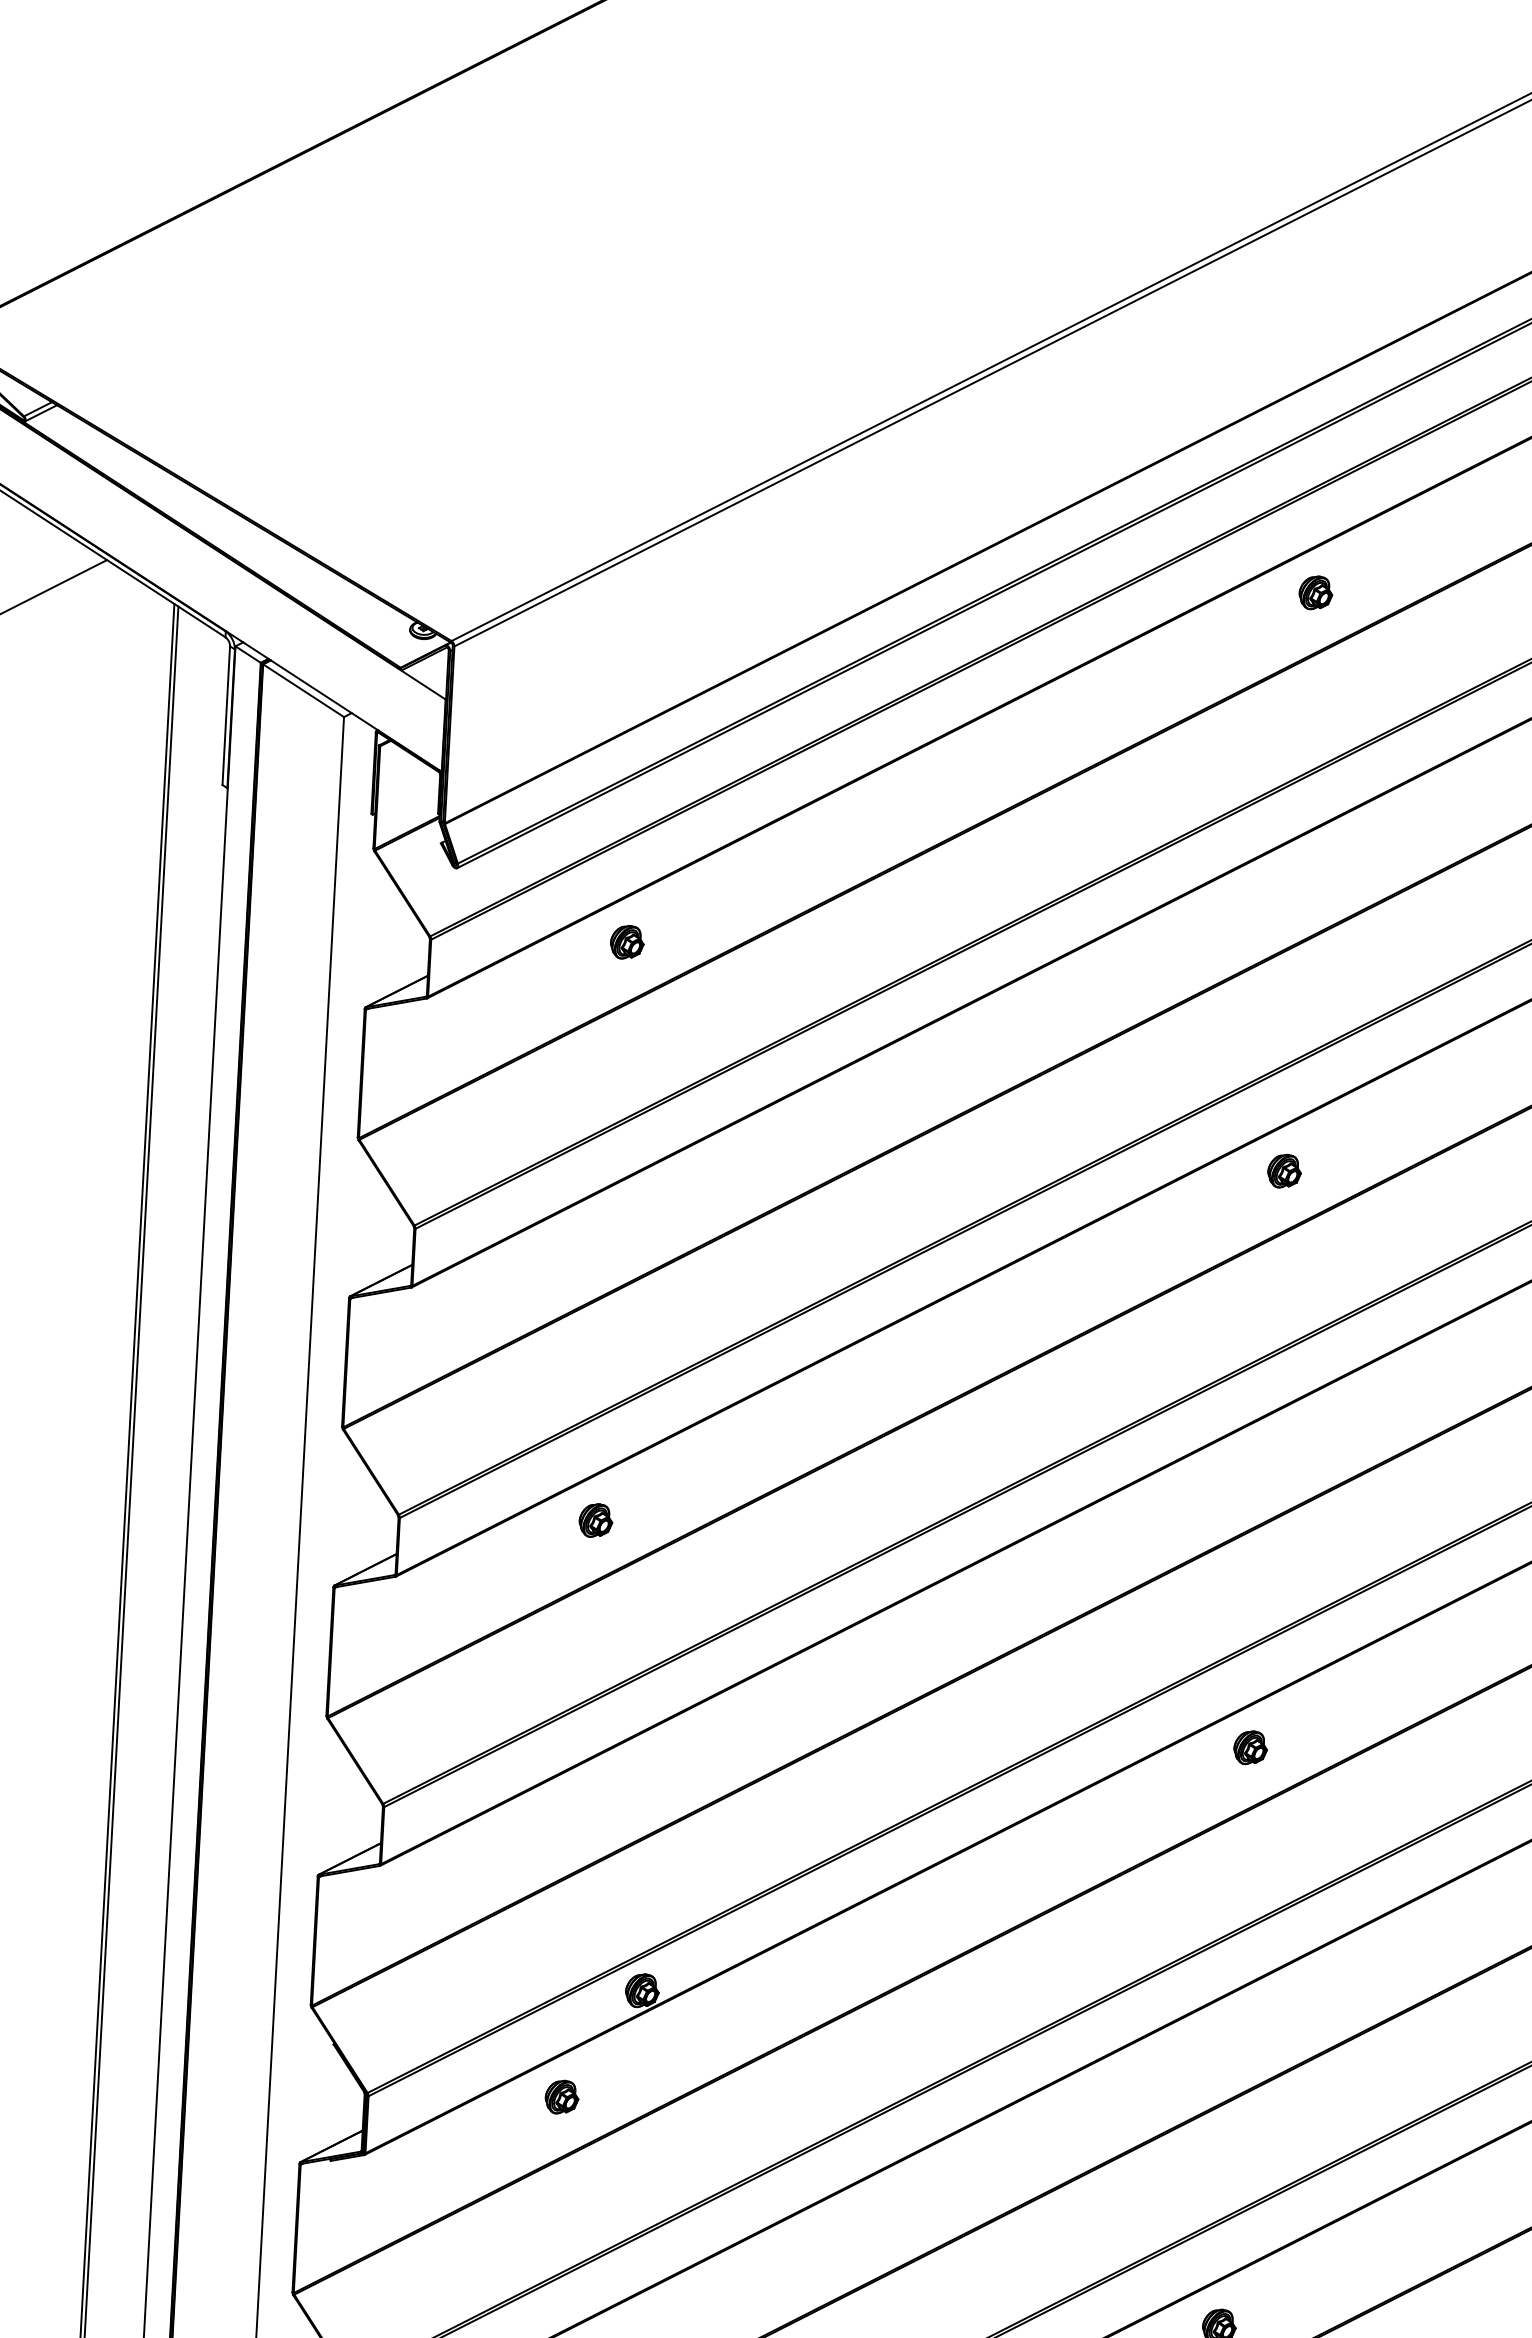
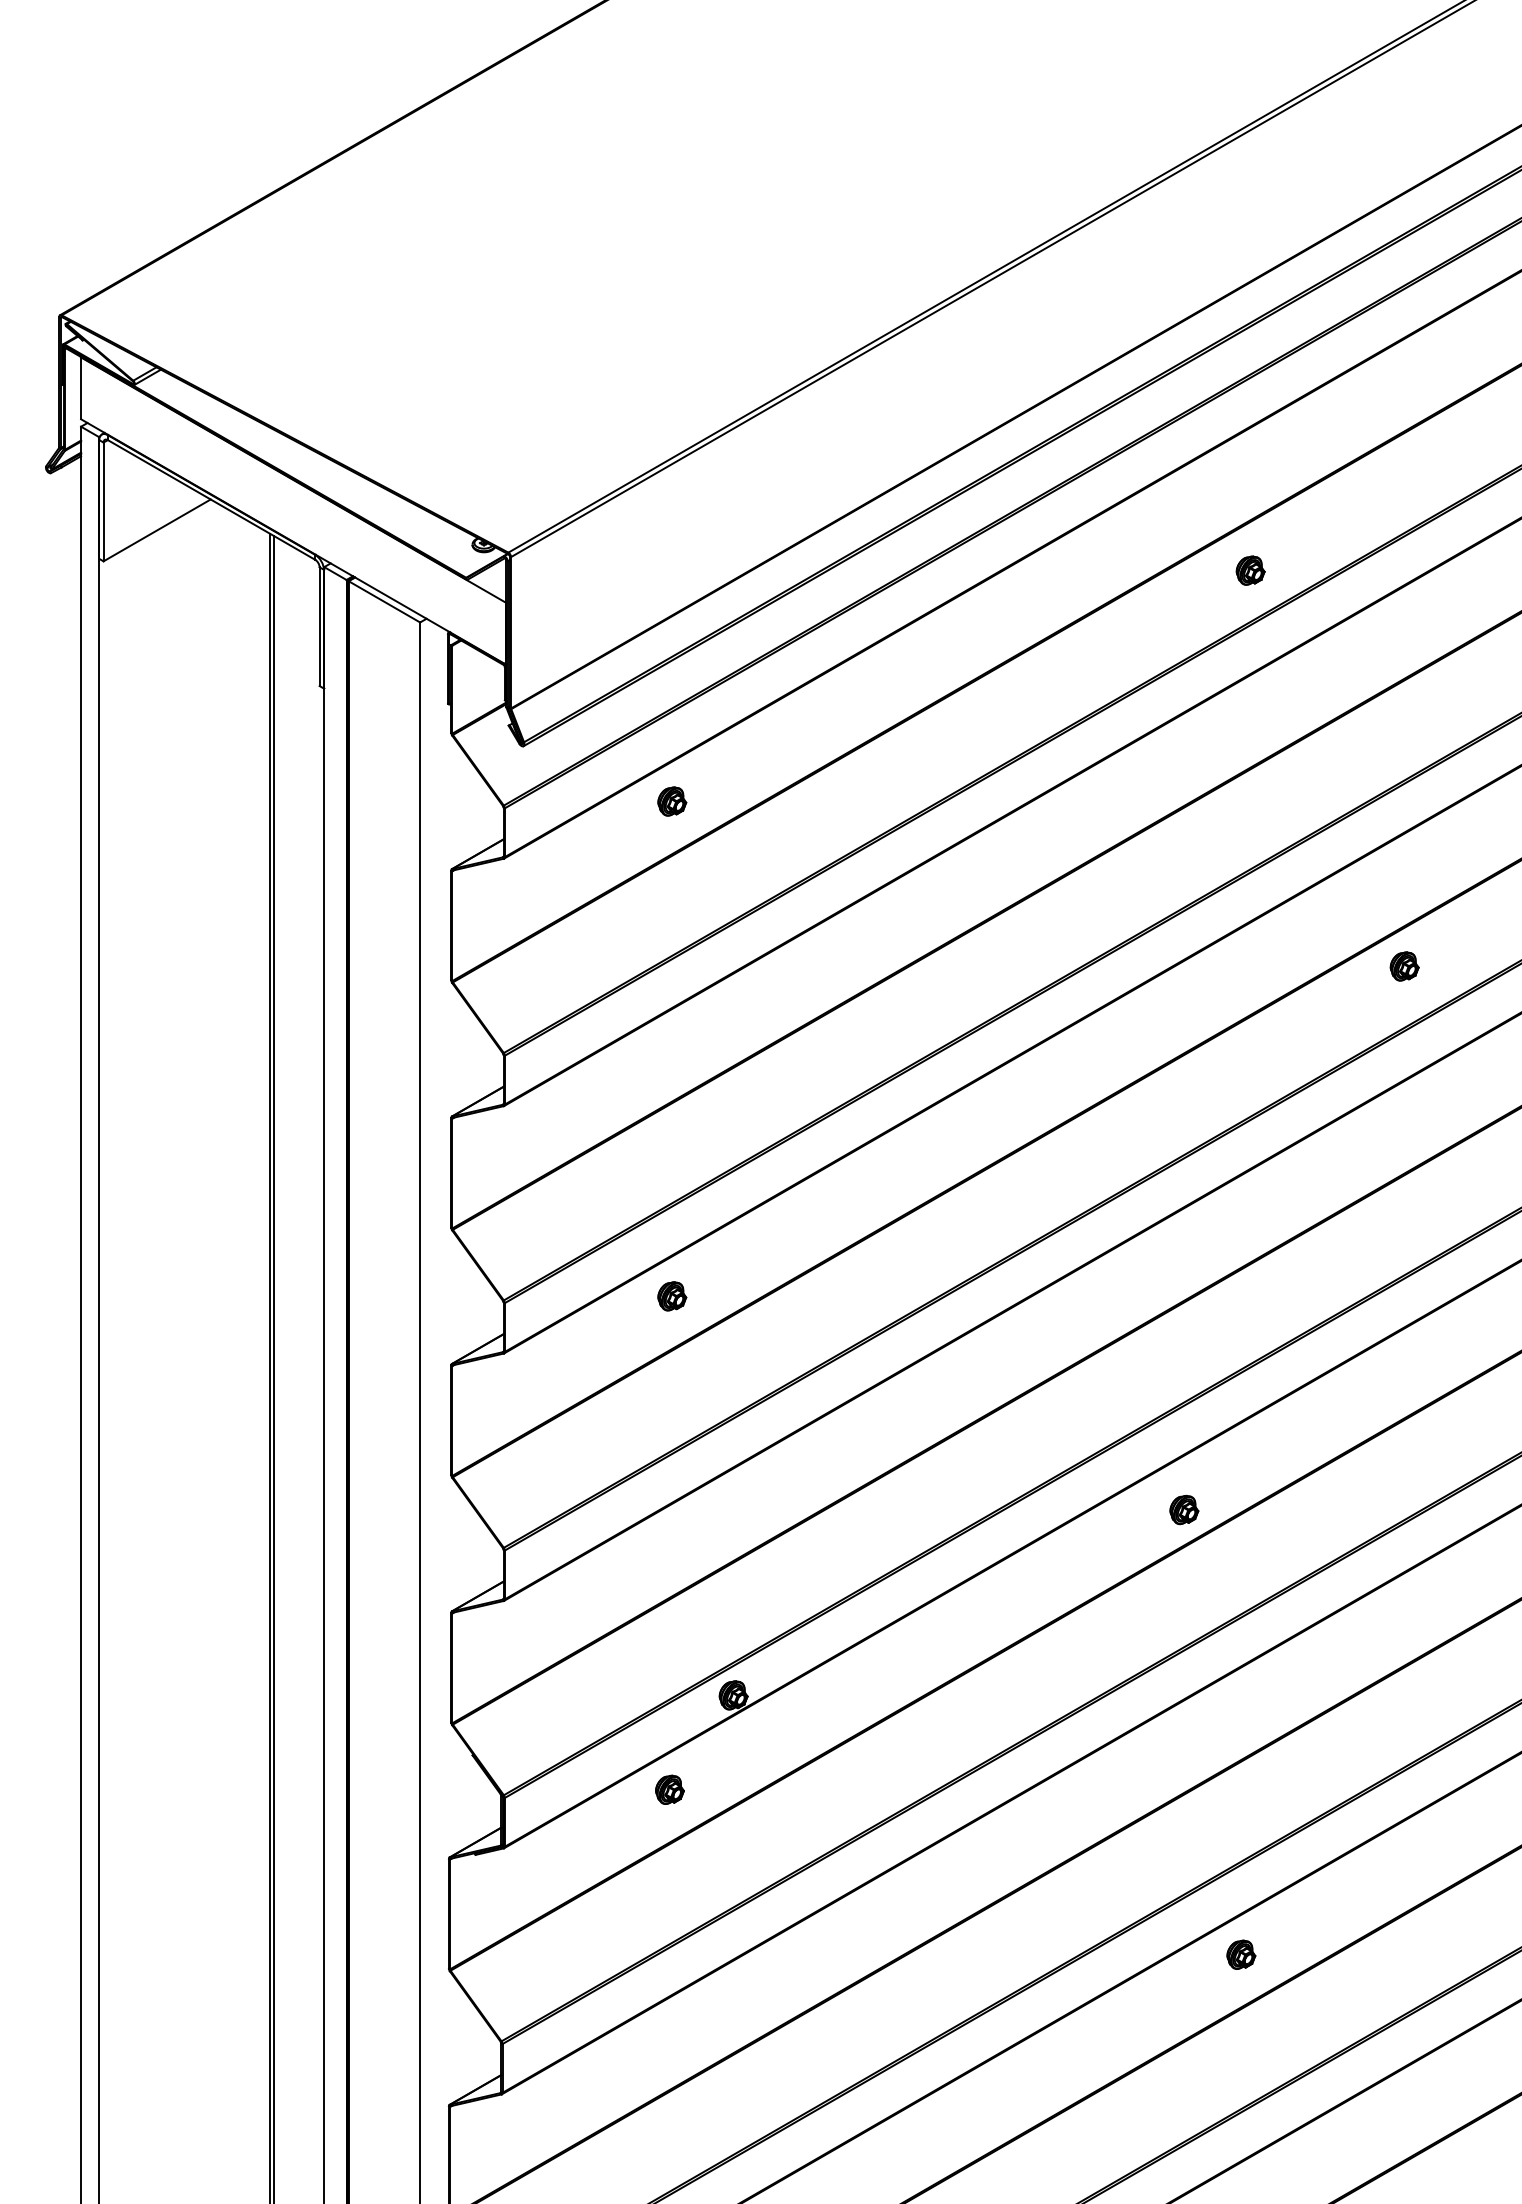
part: (1315, 592) -> (1250, 570), moved
part: (1284, 1171) -> (1404, 966), moved
part: (1250, 1747) -> (1184, 1509), moved

